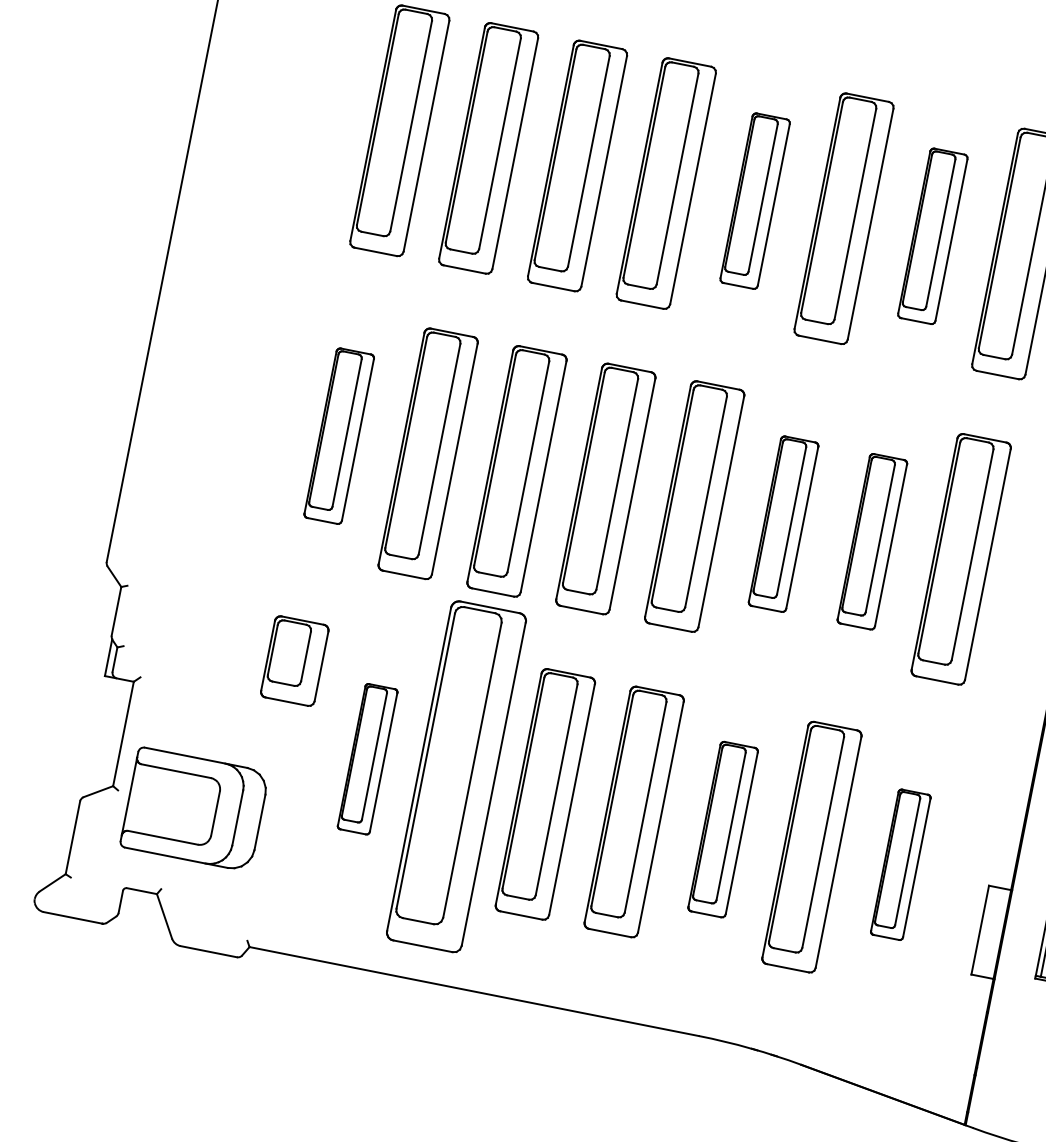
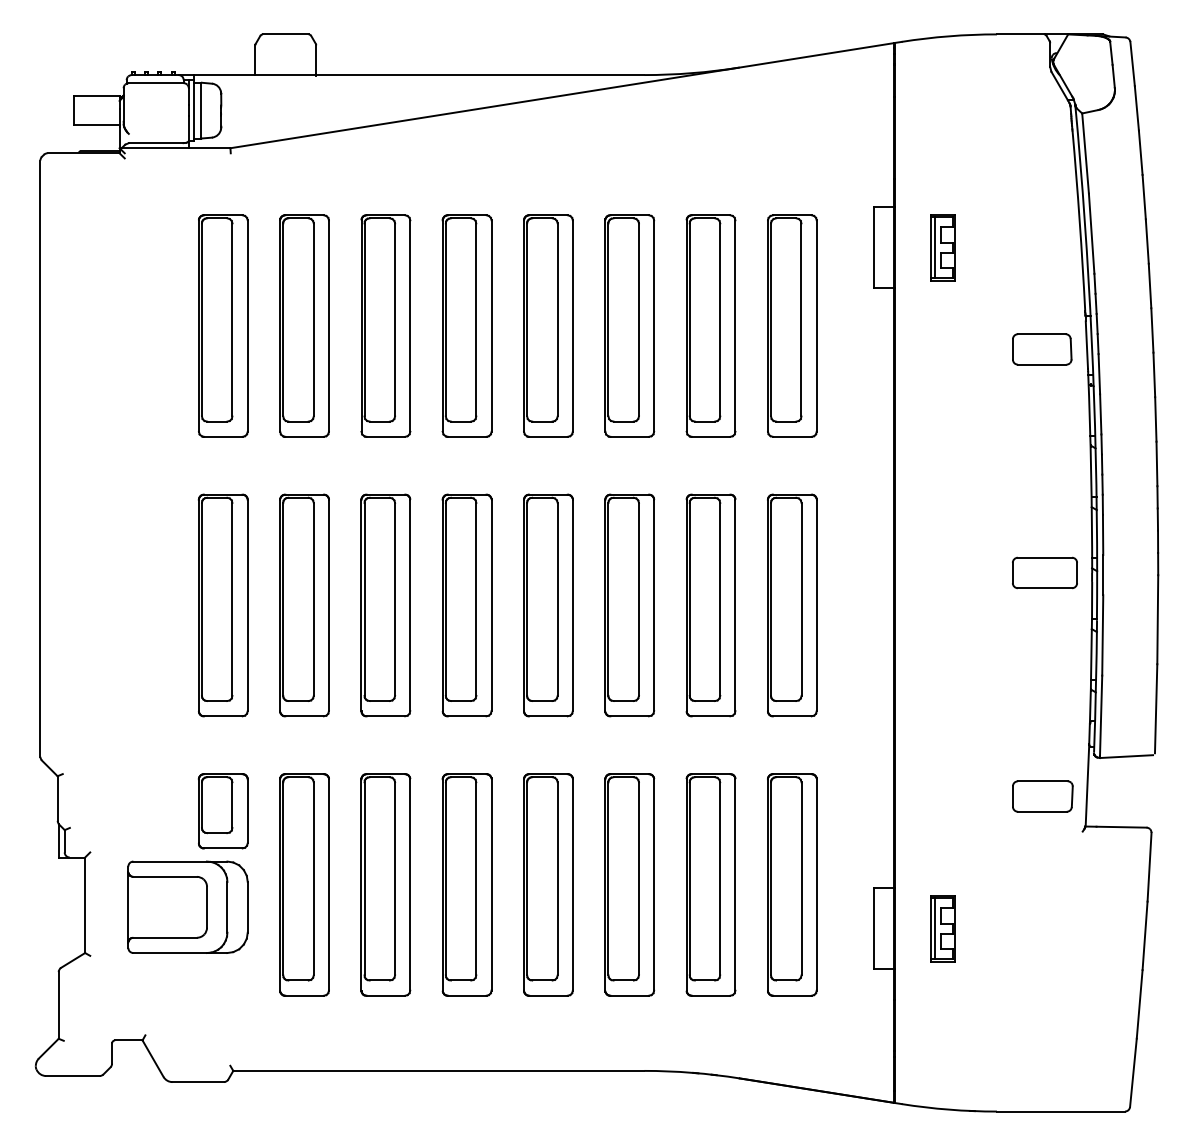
part: (755, 200) -> (548, 325), size x1.43
part: (932, 235) -> (710, 325), size x1.43
part: (338, 436) -> (222, 605), size x1.43
part: (783, 524) -> (629, 605), size x1.43
part: (871, 541) -> (710, 605), size x1.43
part: (367, 758) -> (304, 884), size x1.67
part: (456, 776) -> (385, 884), size x0.71
part: (194, 808) -> (187, 906), moved
part: (722, 829) -> (629, 884), size x1.43
part: (901, 864) -> (792, 884), size x1.67

